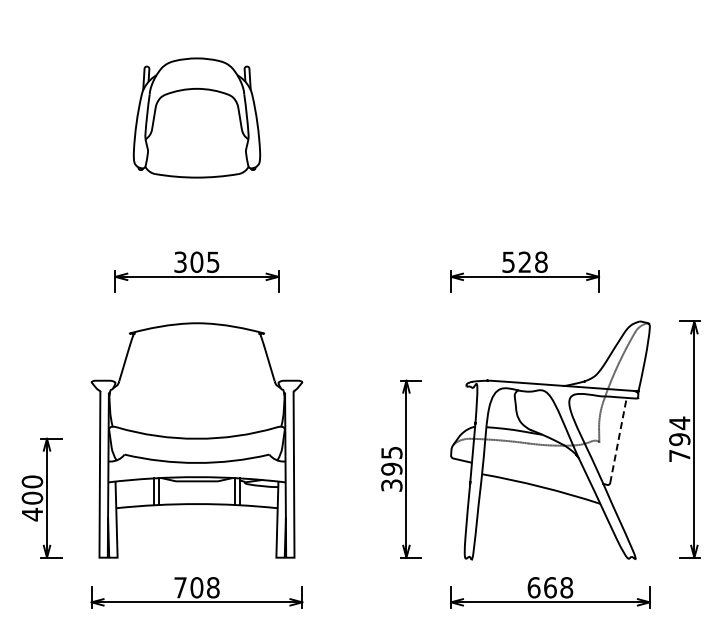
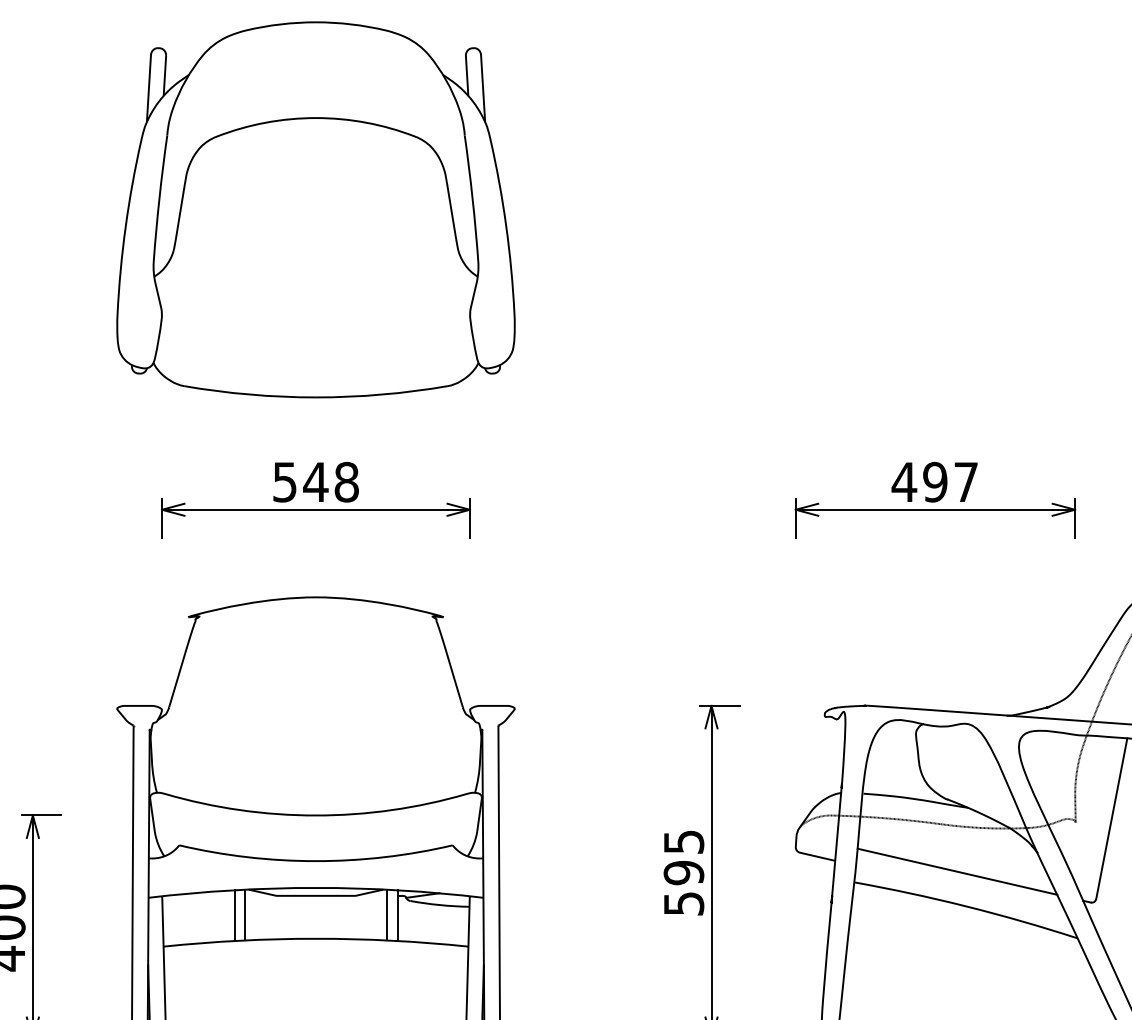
part: (196, 117) -> (315, 208), size x1.67
text: (197, 261) -> (316, 480), 305 -> 548
text: (524, 261) -> (934, 480), 528 -> 497
line: (618, 439) -> (1111, 816), dashed -> solid
line: (536, 468) -> (957, 871), added
text: (391, 485) -> (683, 903), 395 -> 595

